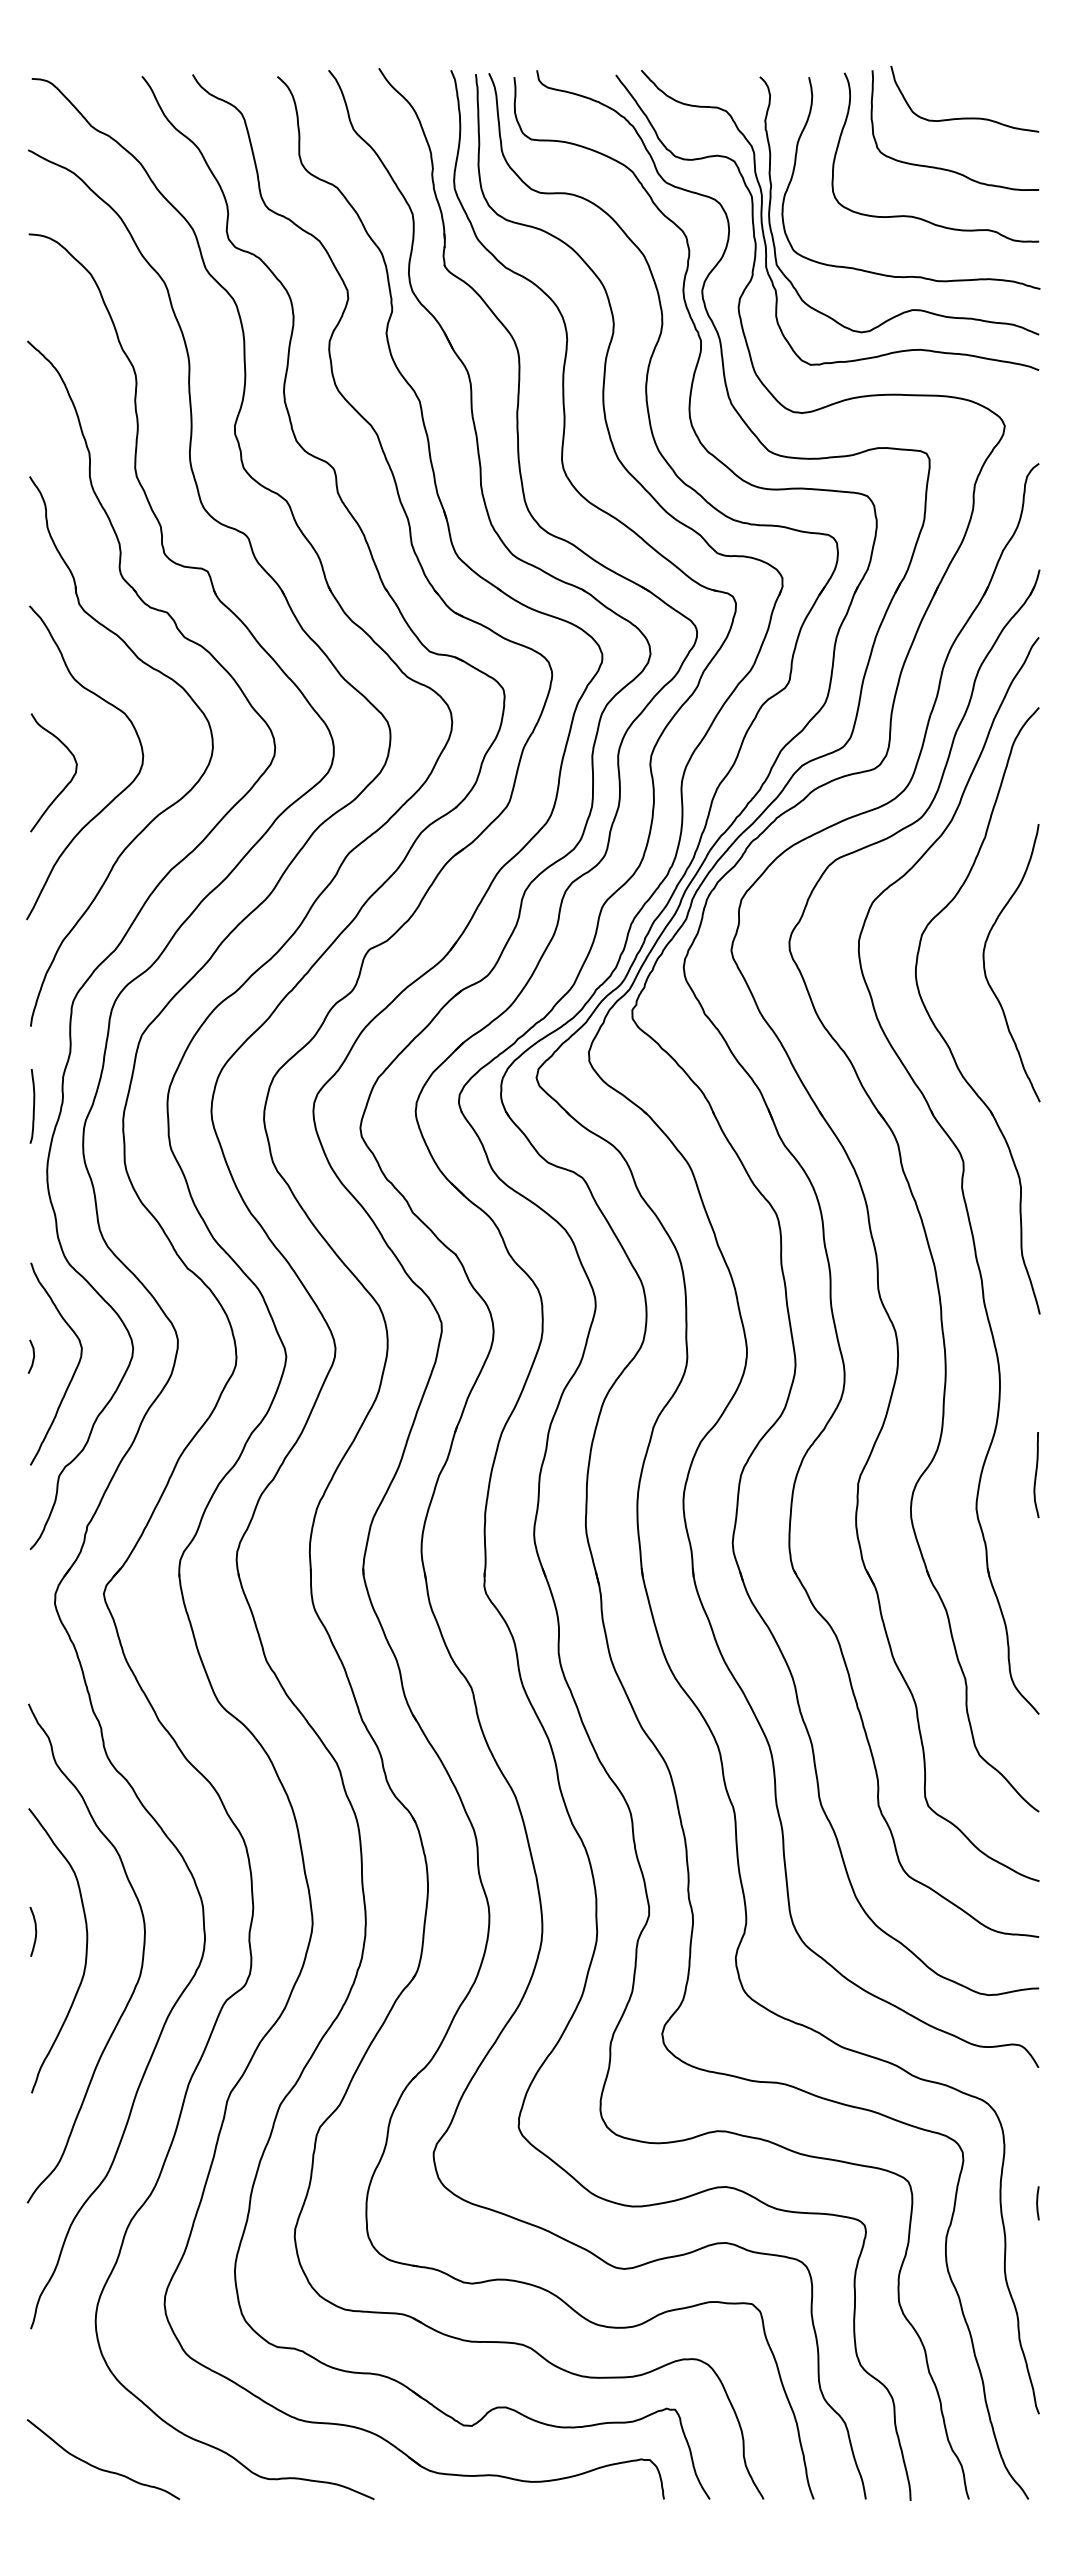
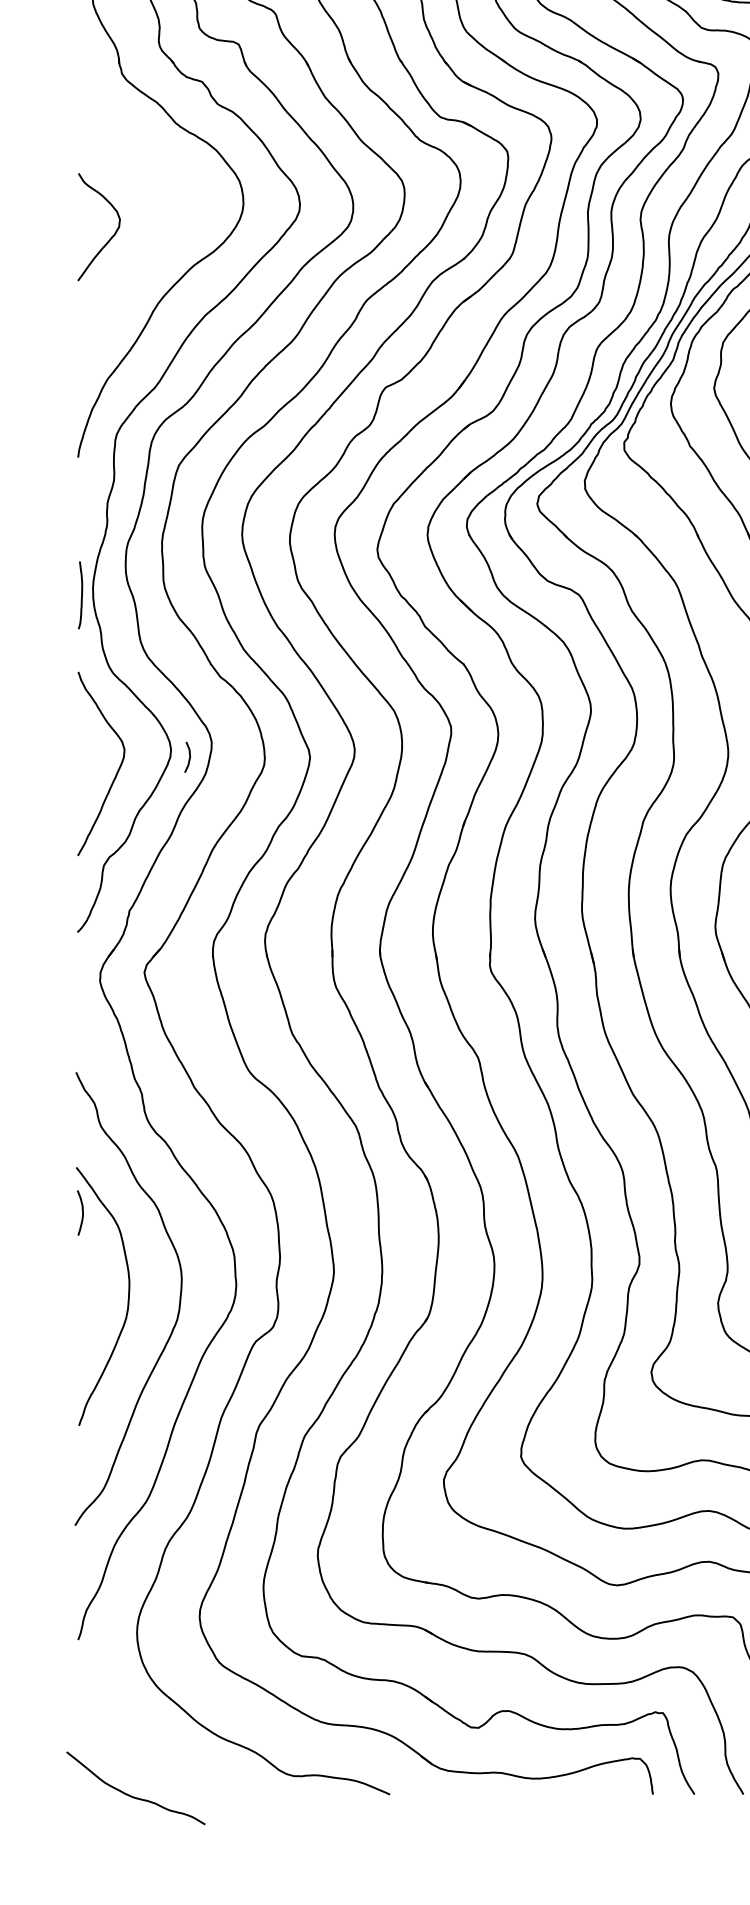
curve: (117, 794) -> (156, 246), removed
curve: (33, 1106) -> (81, 595), moved
curve: (33, 1356) -> (189, 757), moved
curve: (35, 1931) -> (82, 1212), moved
curve: (101, 2468) -> (134, 1796), moved

